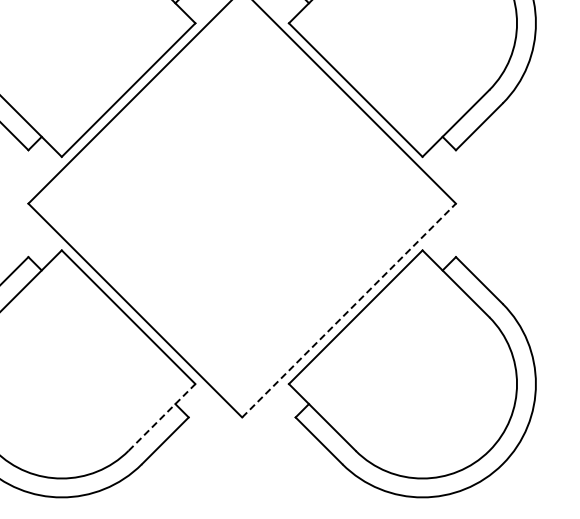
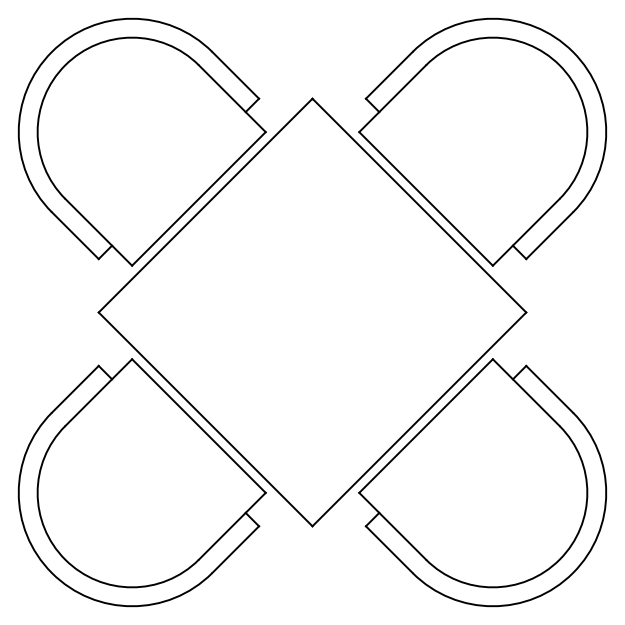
line: (349, 310) -> (419, 419), dashed -> solid
line: (162, 416) -> (232, 525), dashed -> solid

